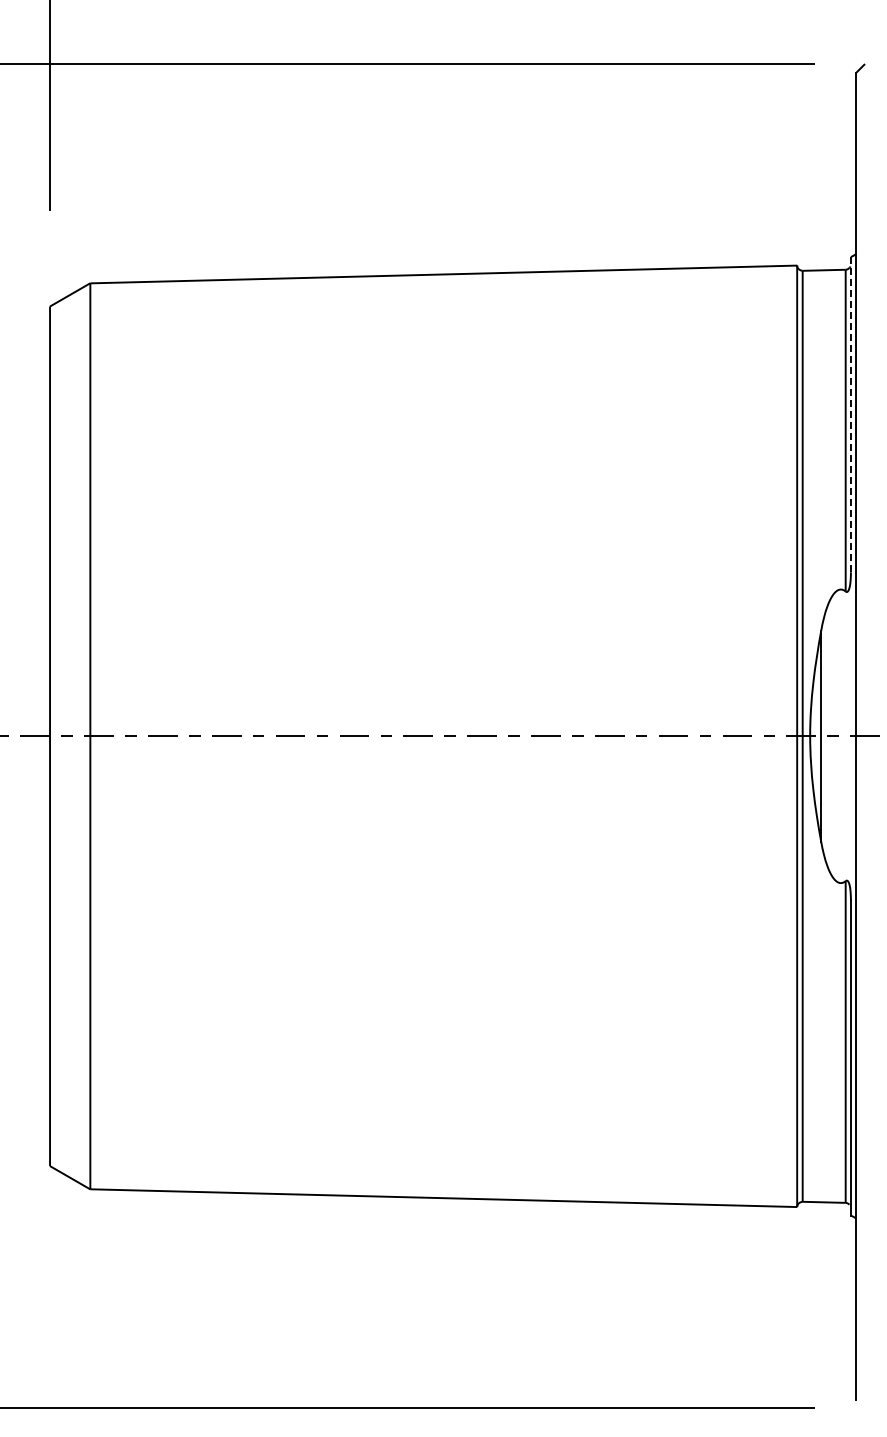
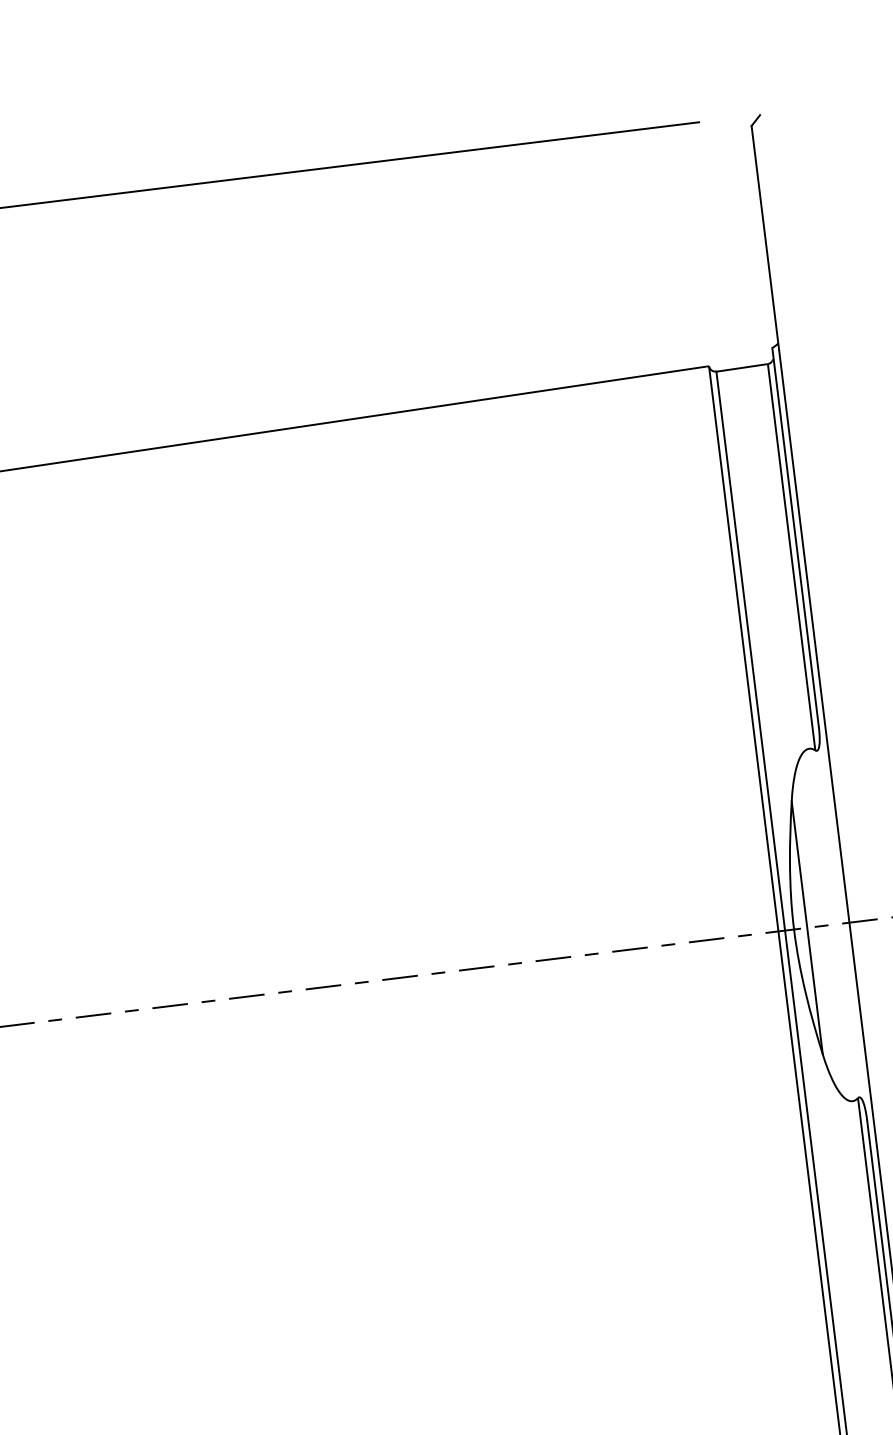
line: (850, 414) -> (795, 537), dashed -> solid

